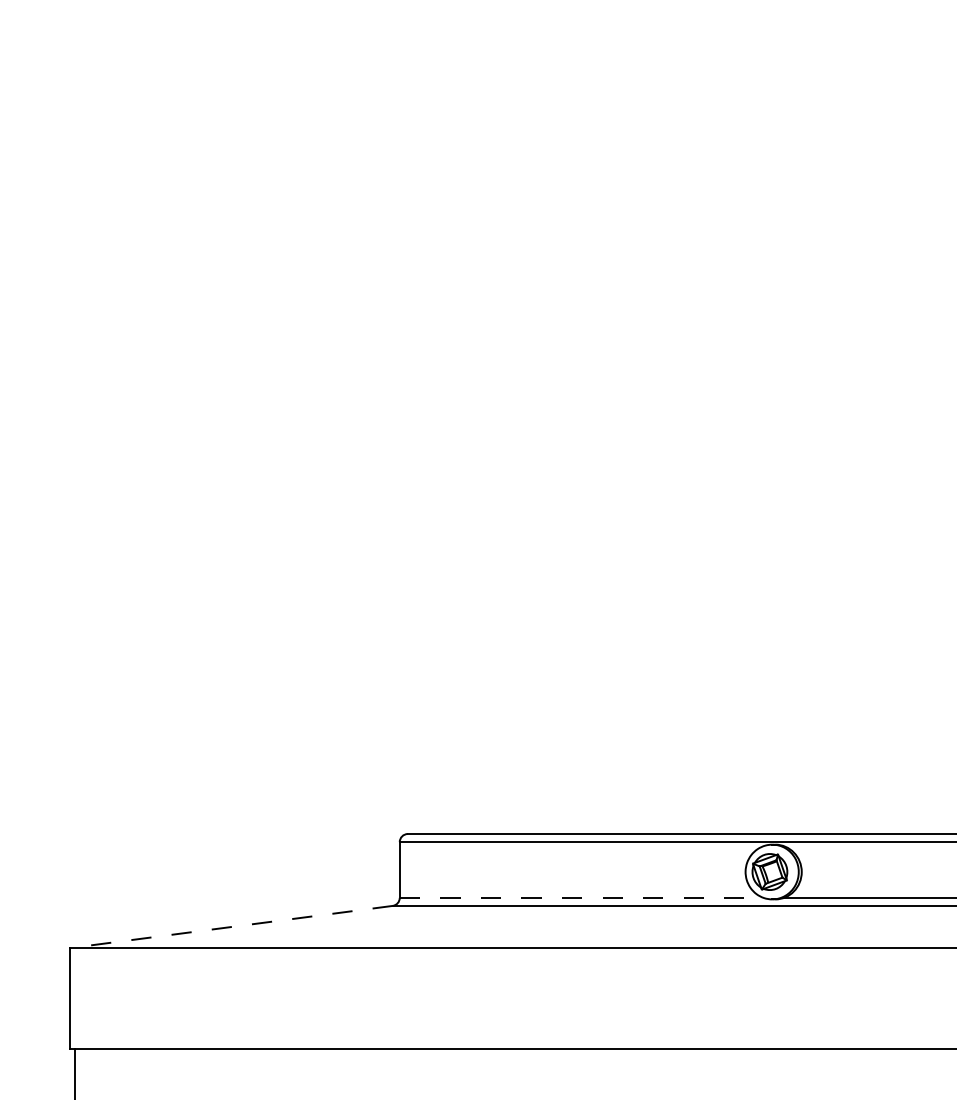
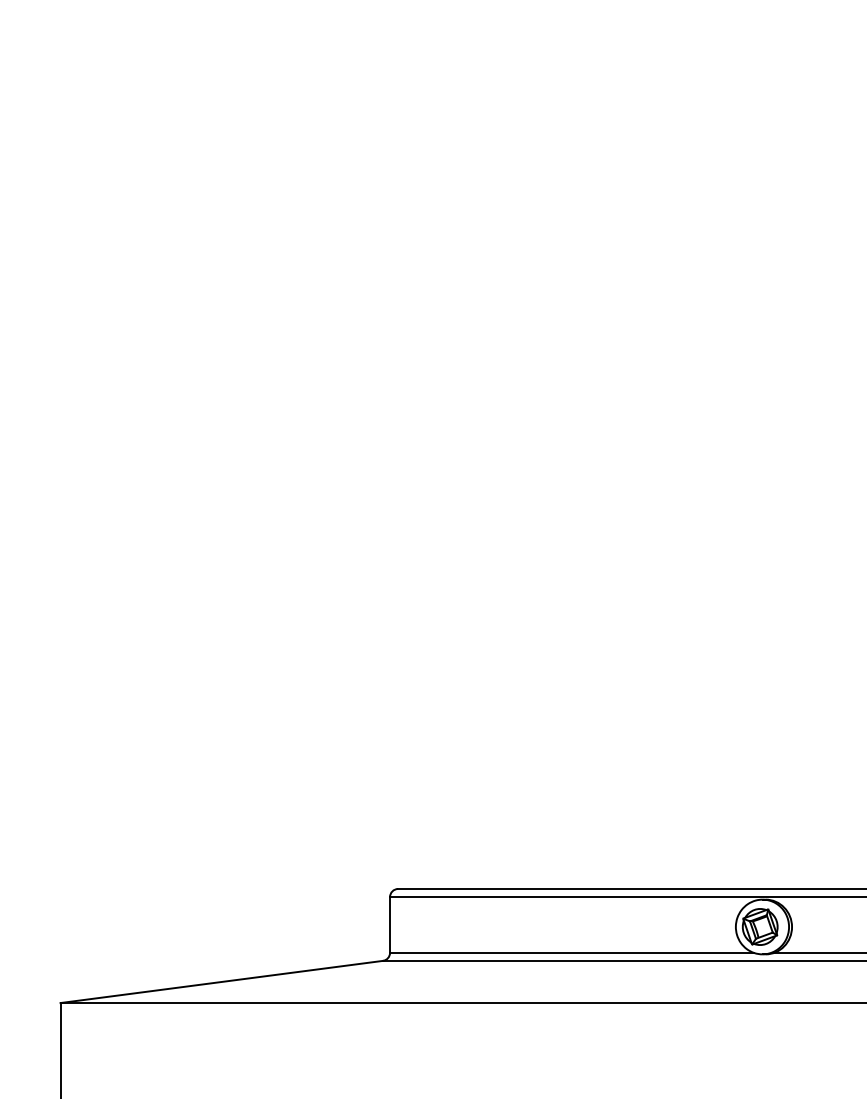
line: (581, 897) -> (571, 952), dashed -> solid
line: (231, 927) -> (221, 982), dashed -> solid

